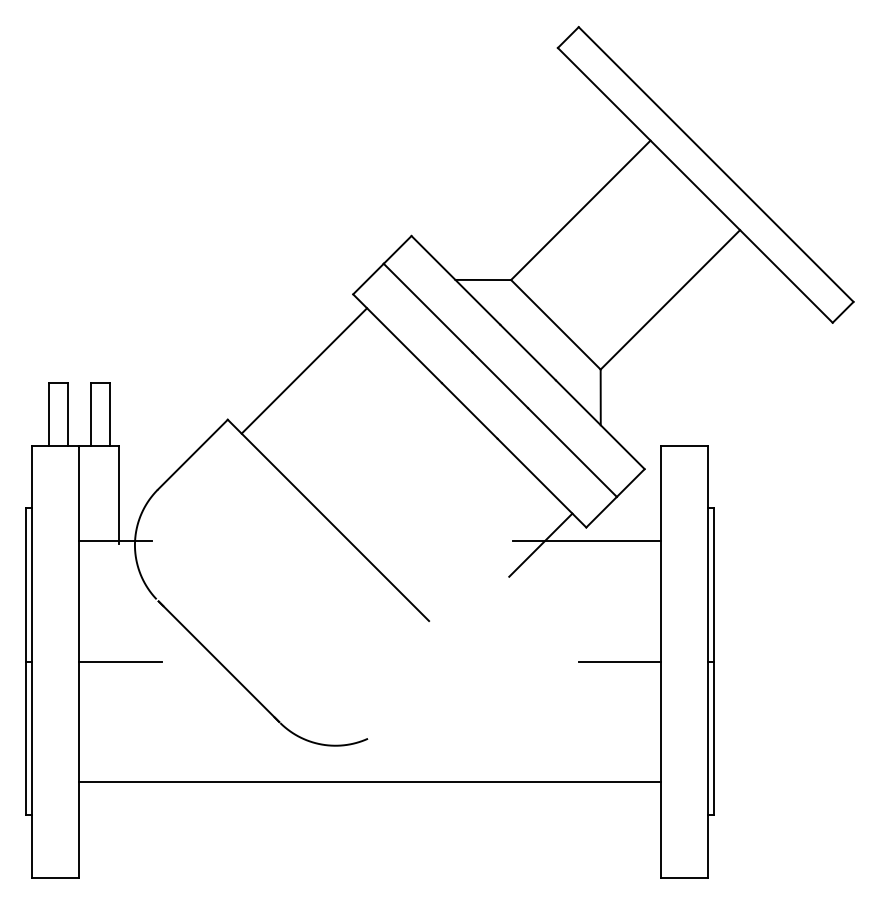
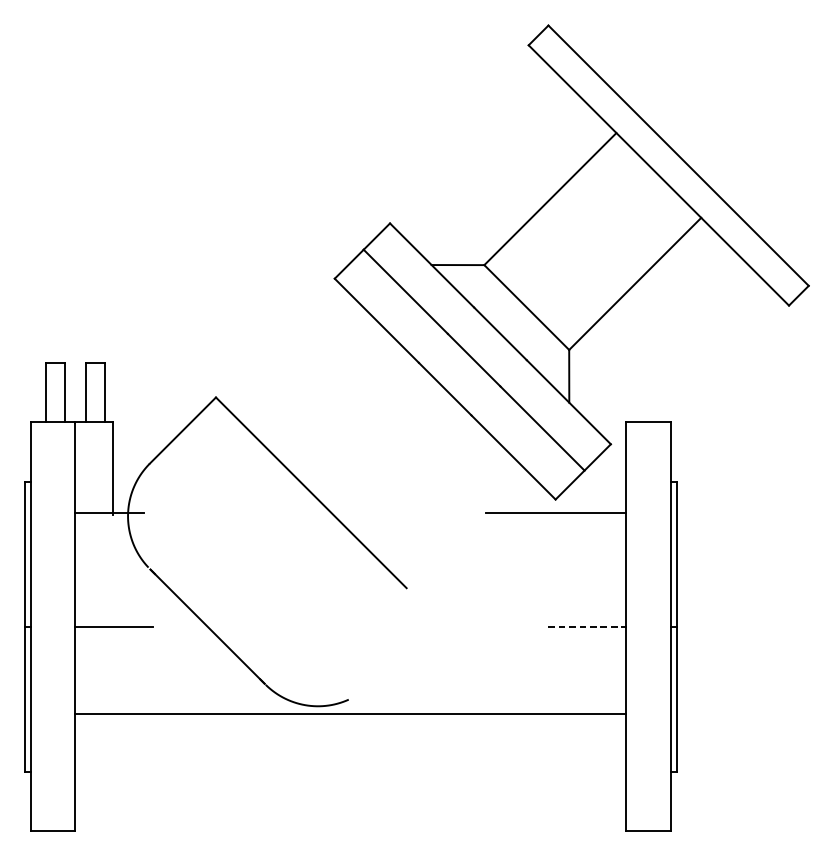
line: (304, 370) -> (288, 350), removed
line: (540, 544) -> (512, 515), removed
line: (620, 661) -> (587, 626), solid -> dashed
line: (370, 782) -> (351, 714), moved

